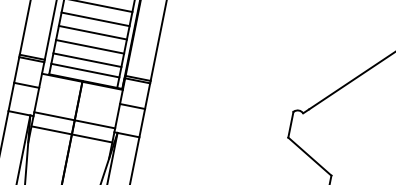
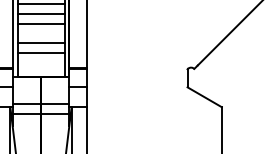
line: (95, 19) -> (41, 33), removed
line: (87, 60) -> (41, 62), removed
line: (85, 70) -> (41, 69), removed

